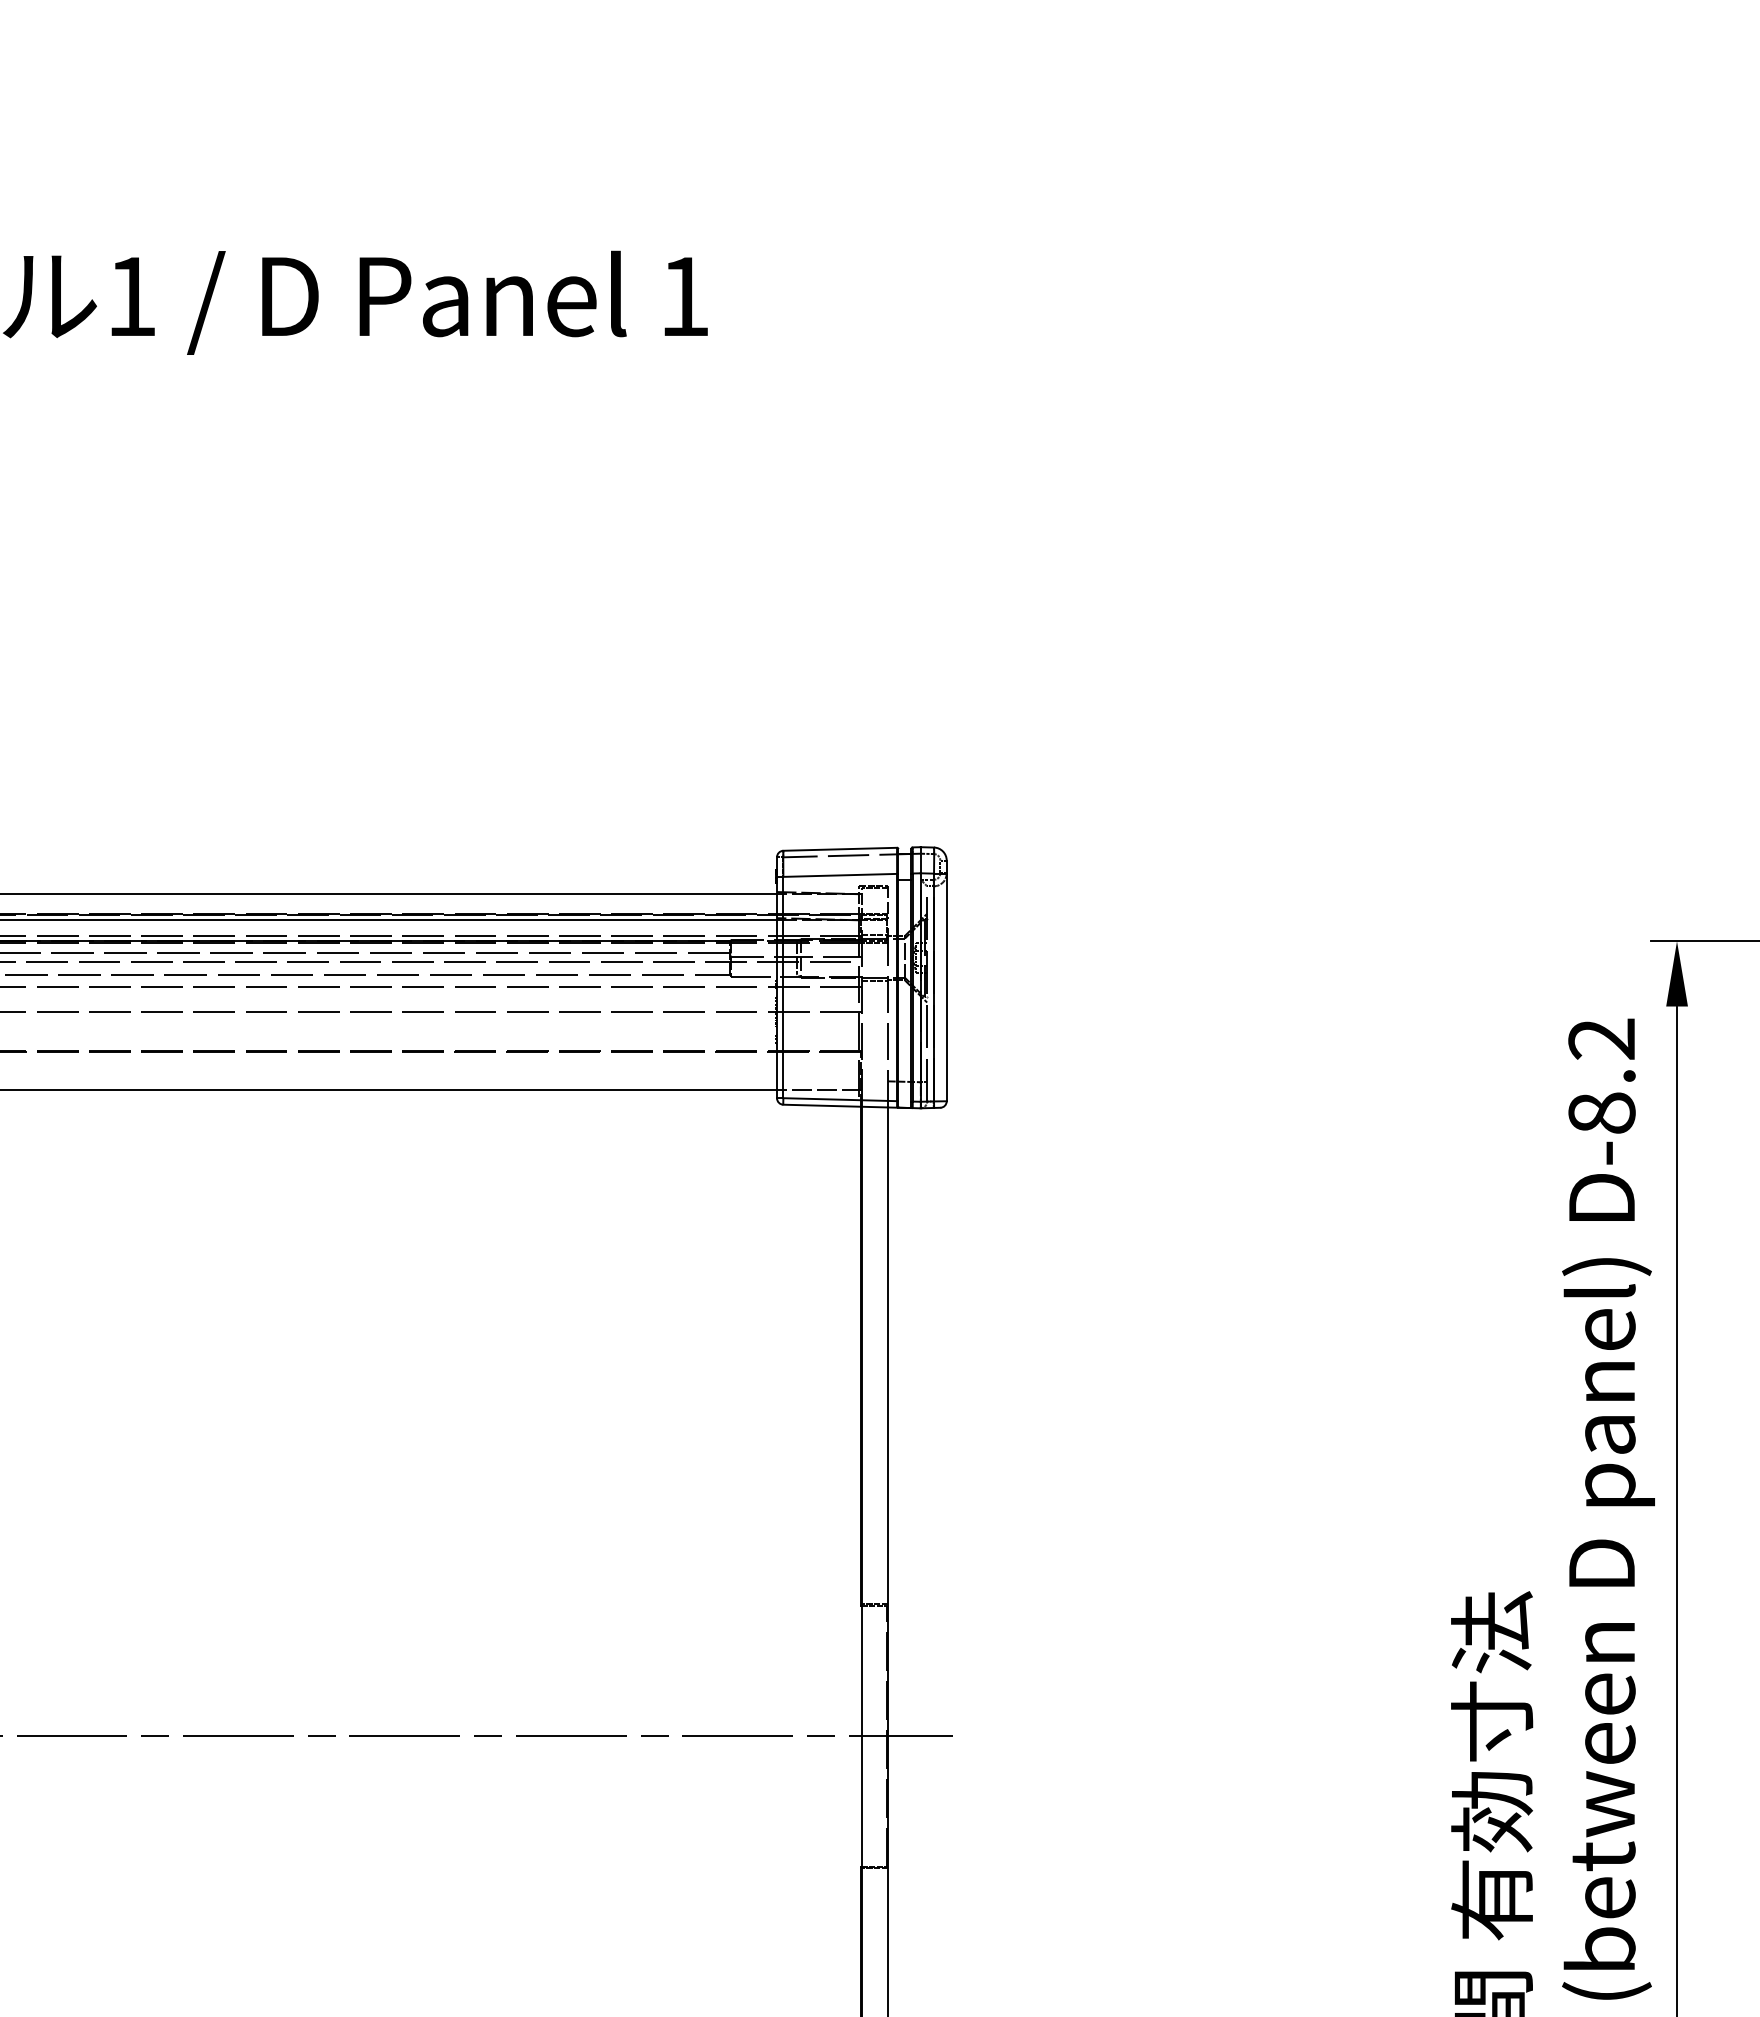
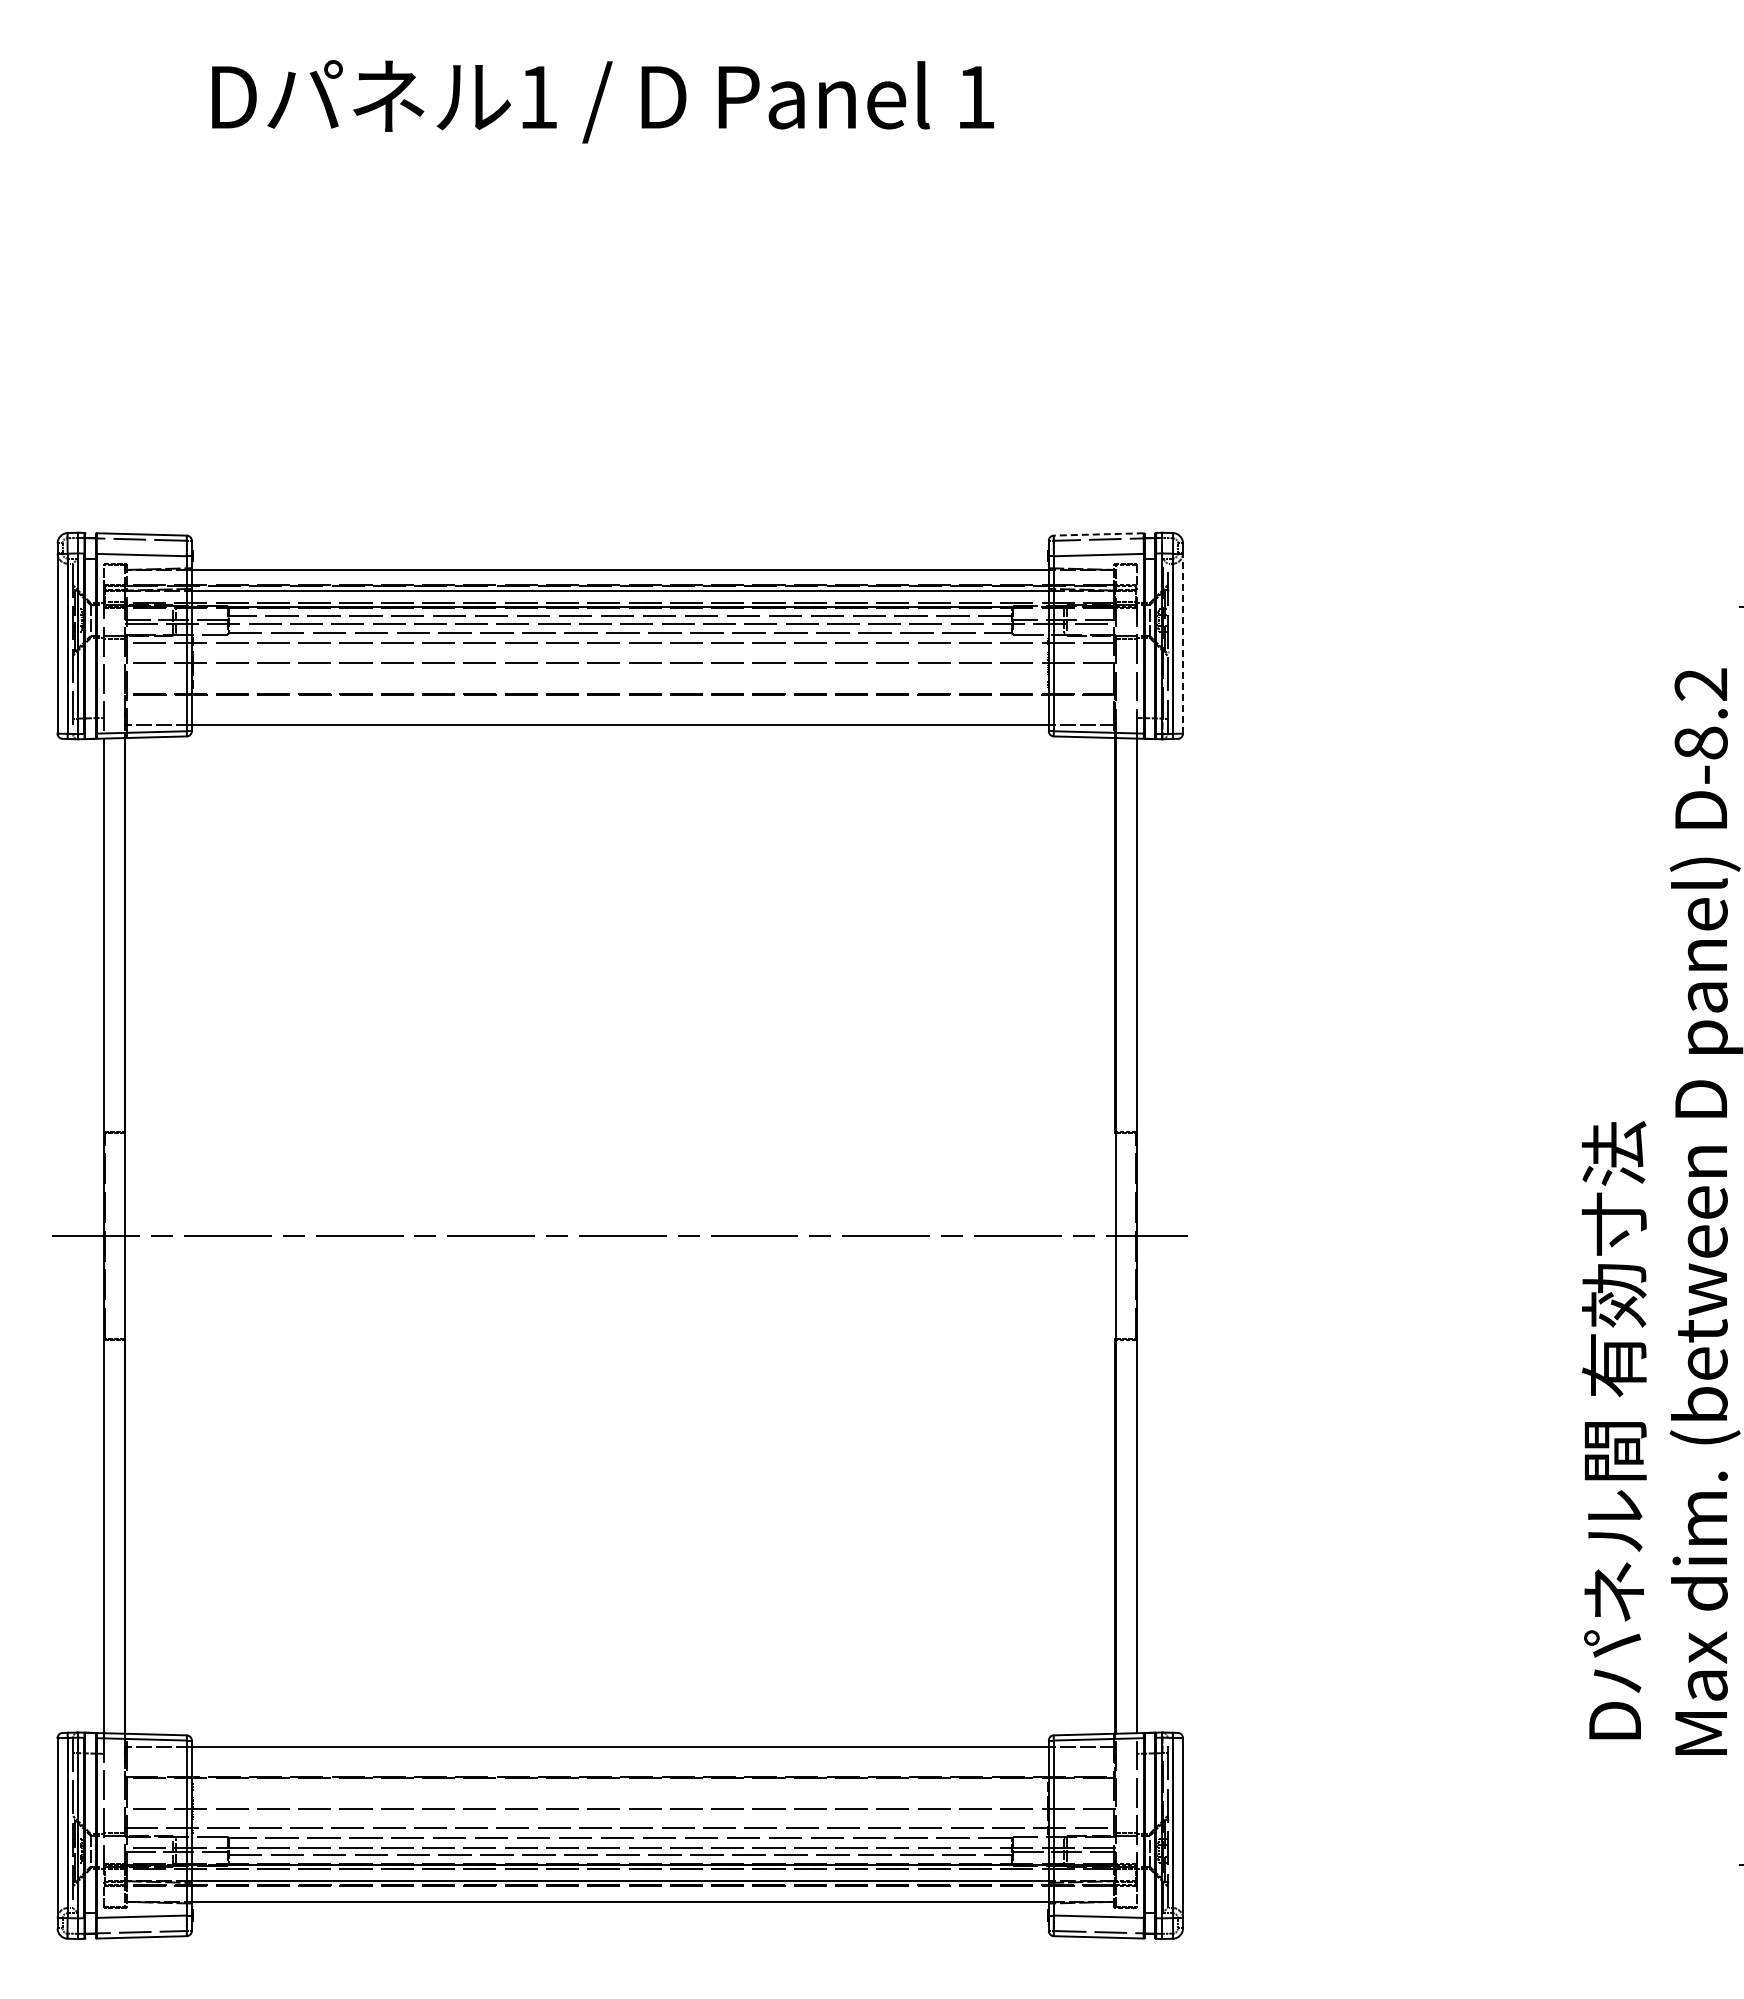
line: (839, 849) -> (1098, 534), solid -> dashed
line: (947, 987) -> (1183, 643), solid -> dashed

